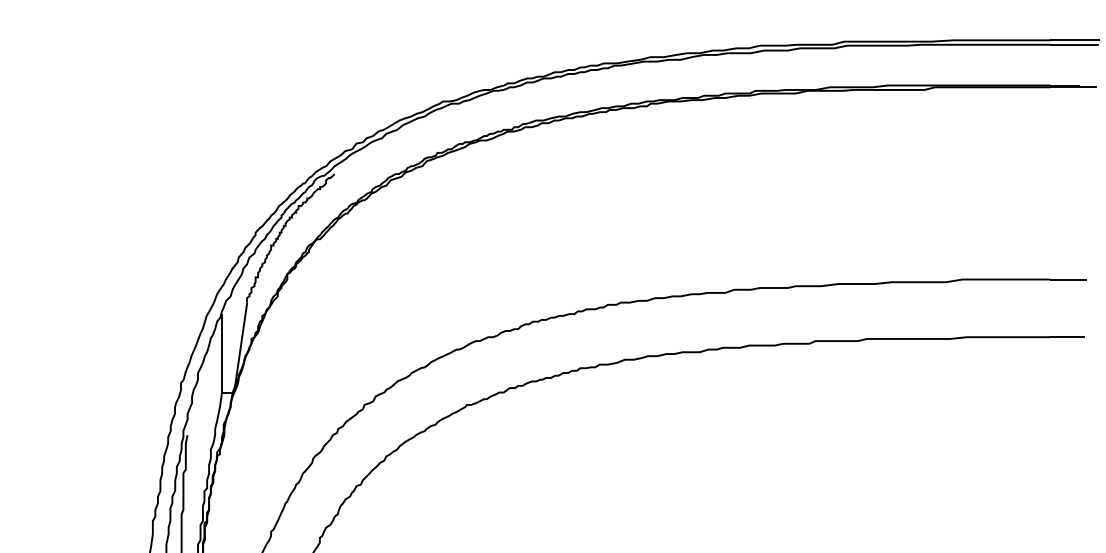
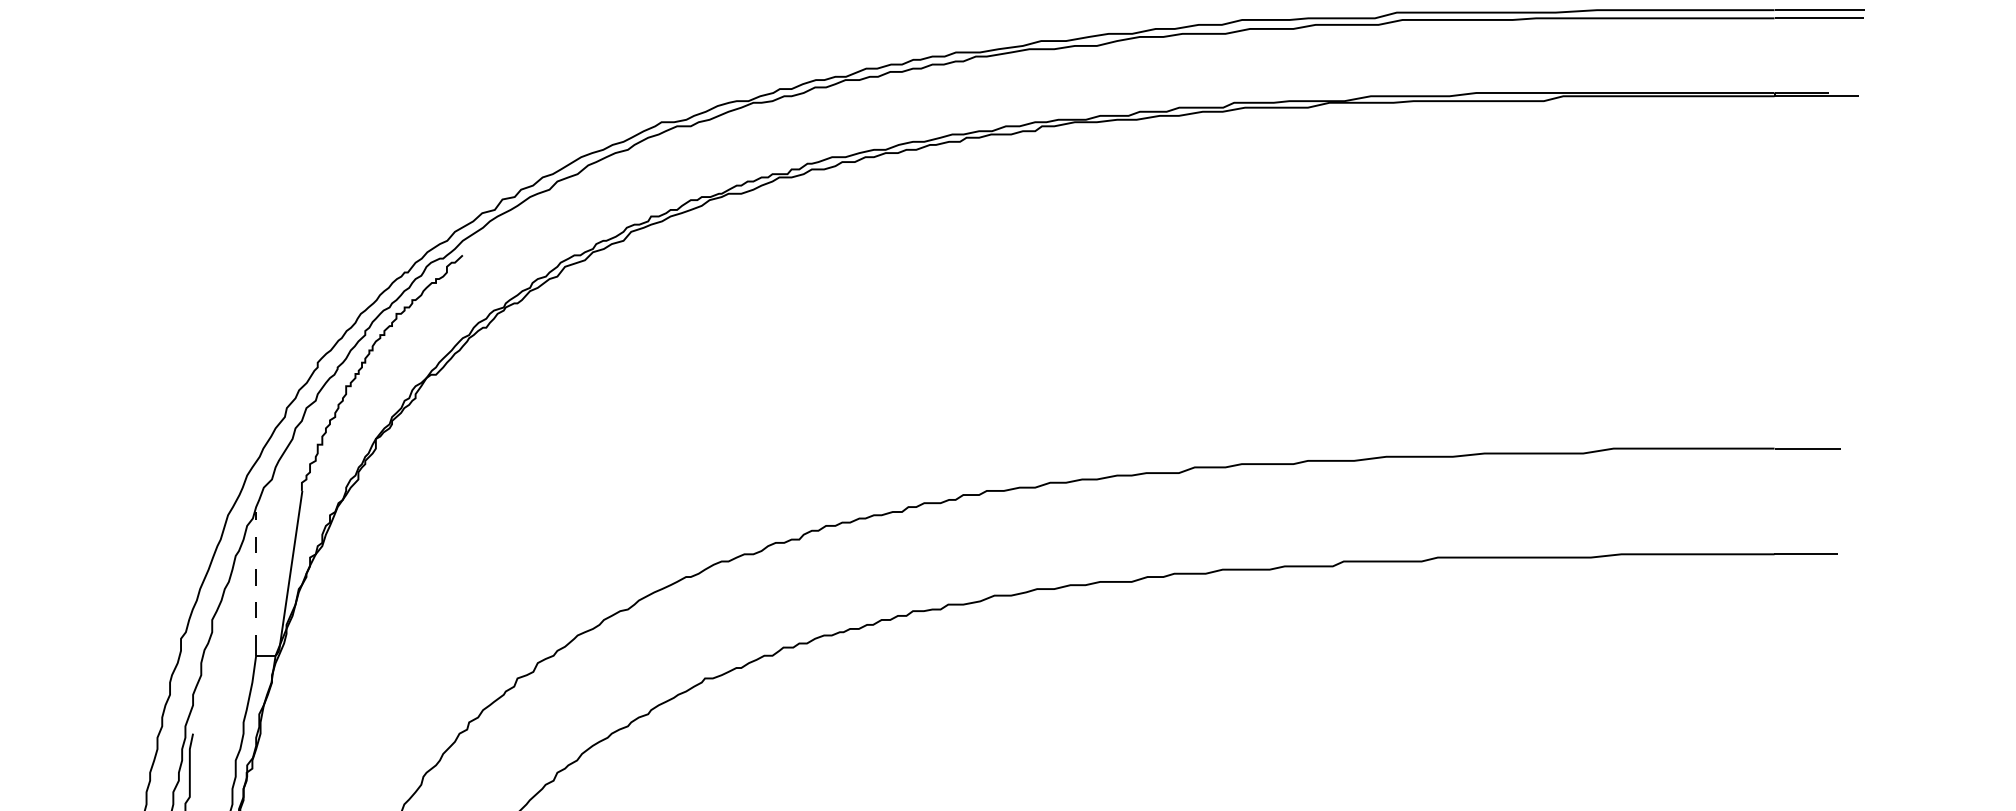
line: (222, 351) -> (257, 580), solid -> dashed

